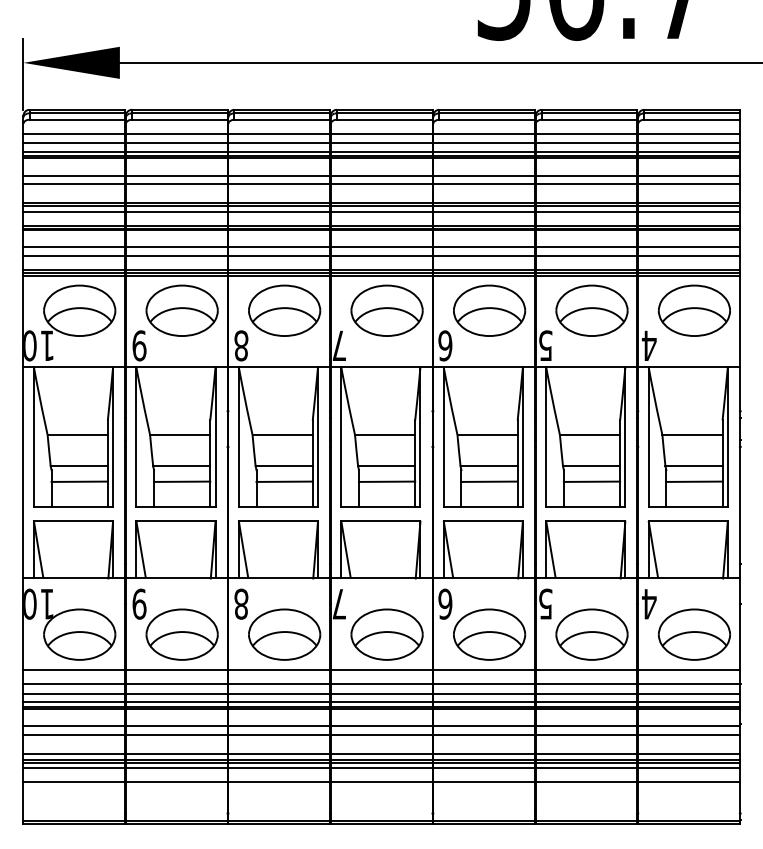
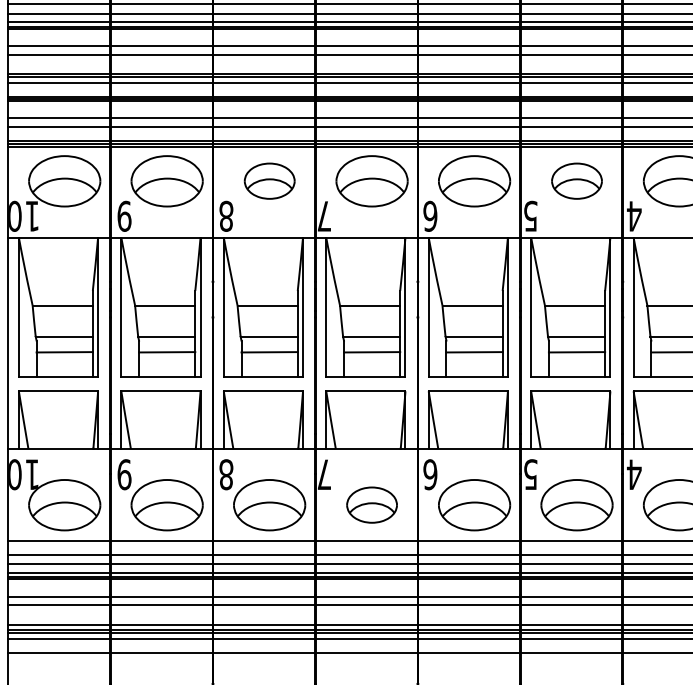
part: (284, 310) -> (269, 181), size x0.7
part: (591, 310) -> (576, 181), size x0.7
part: (386, 634) -> (371, 505), size x0.7

